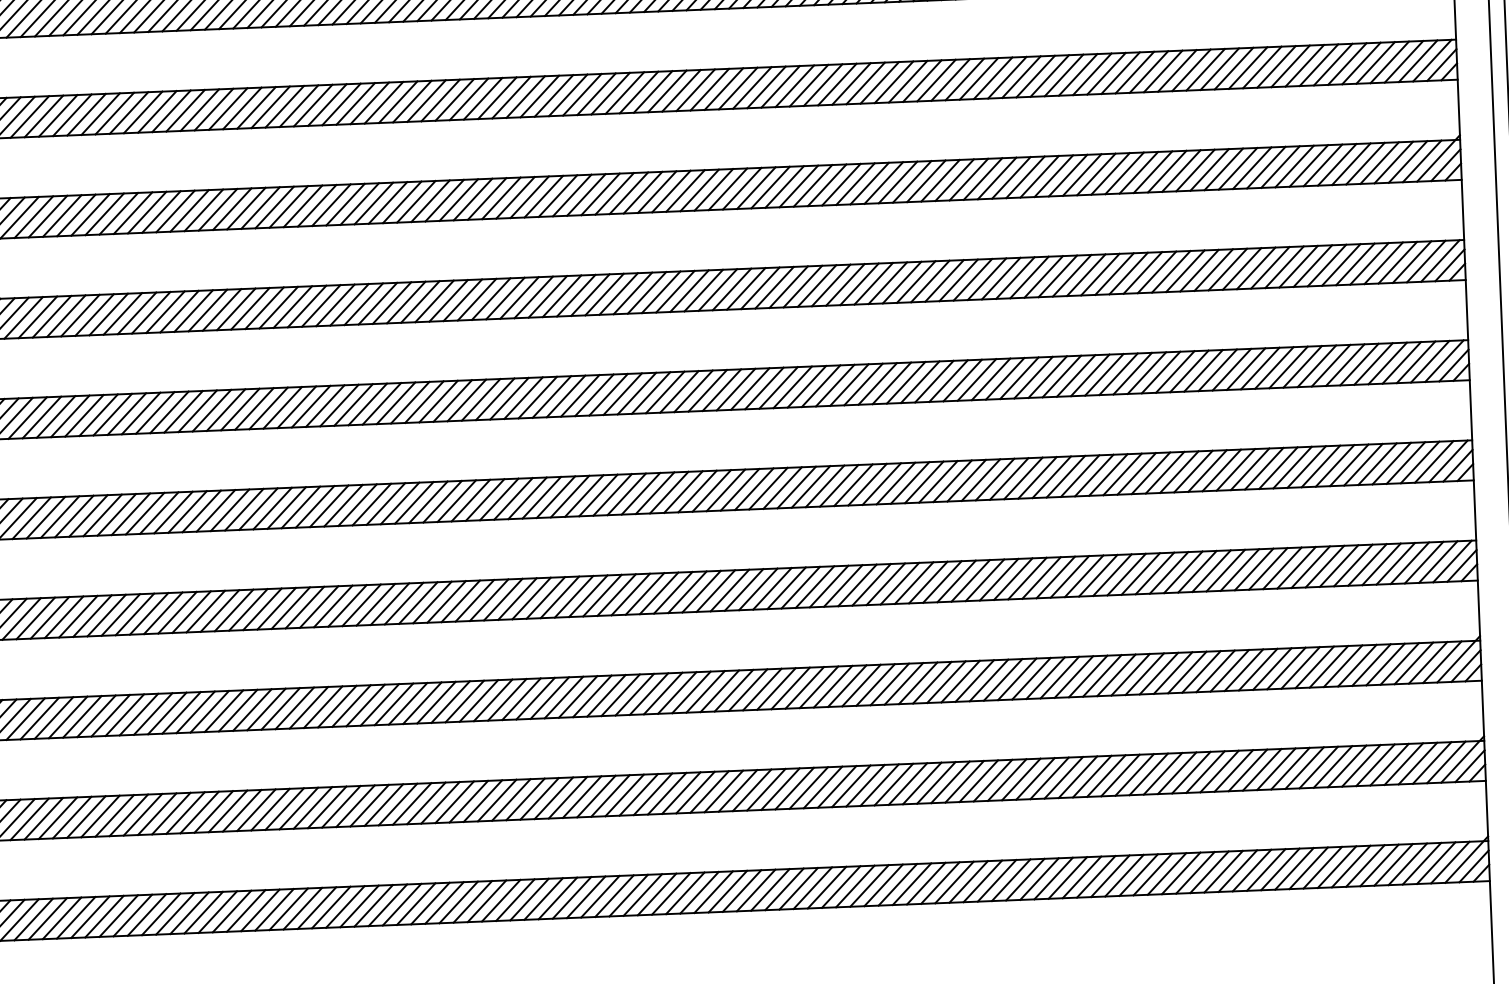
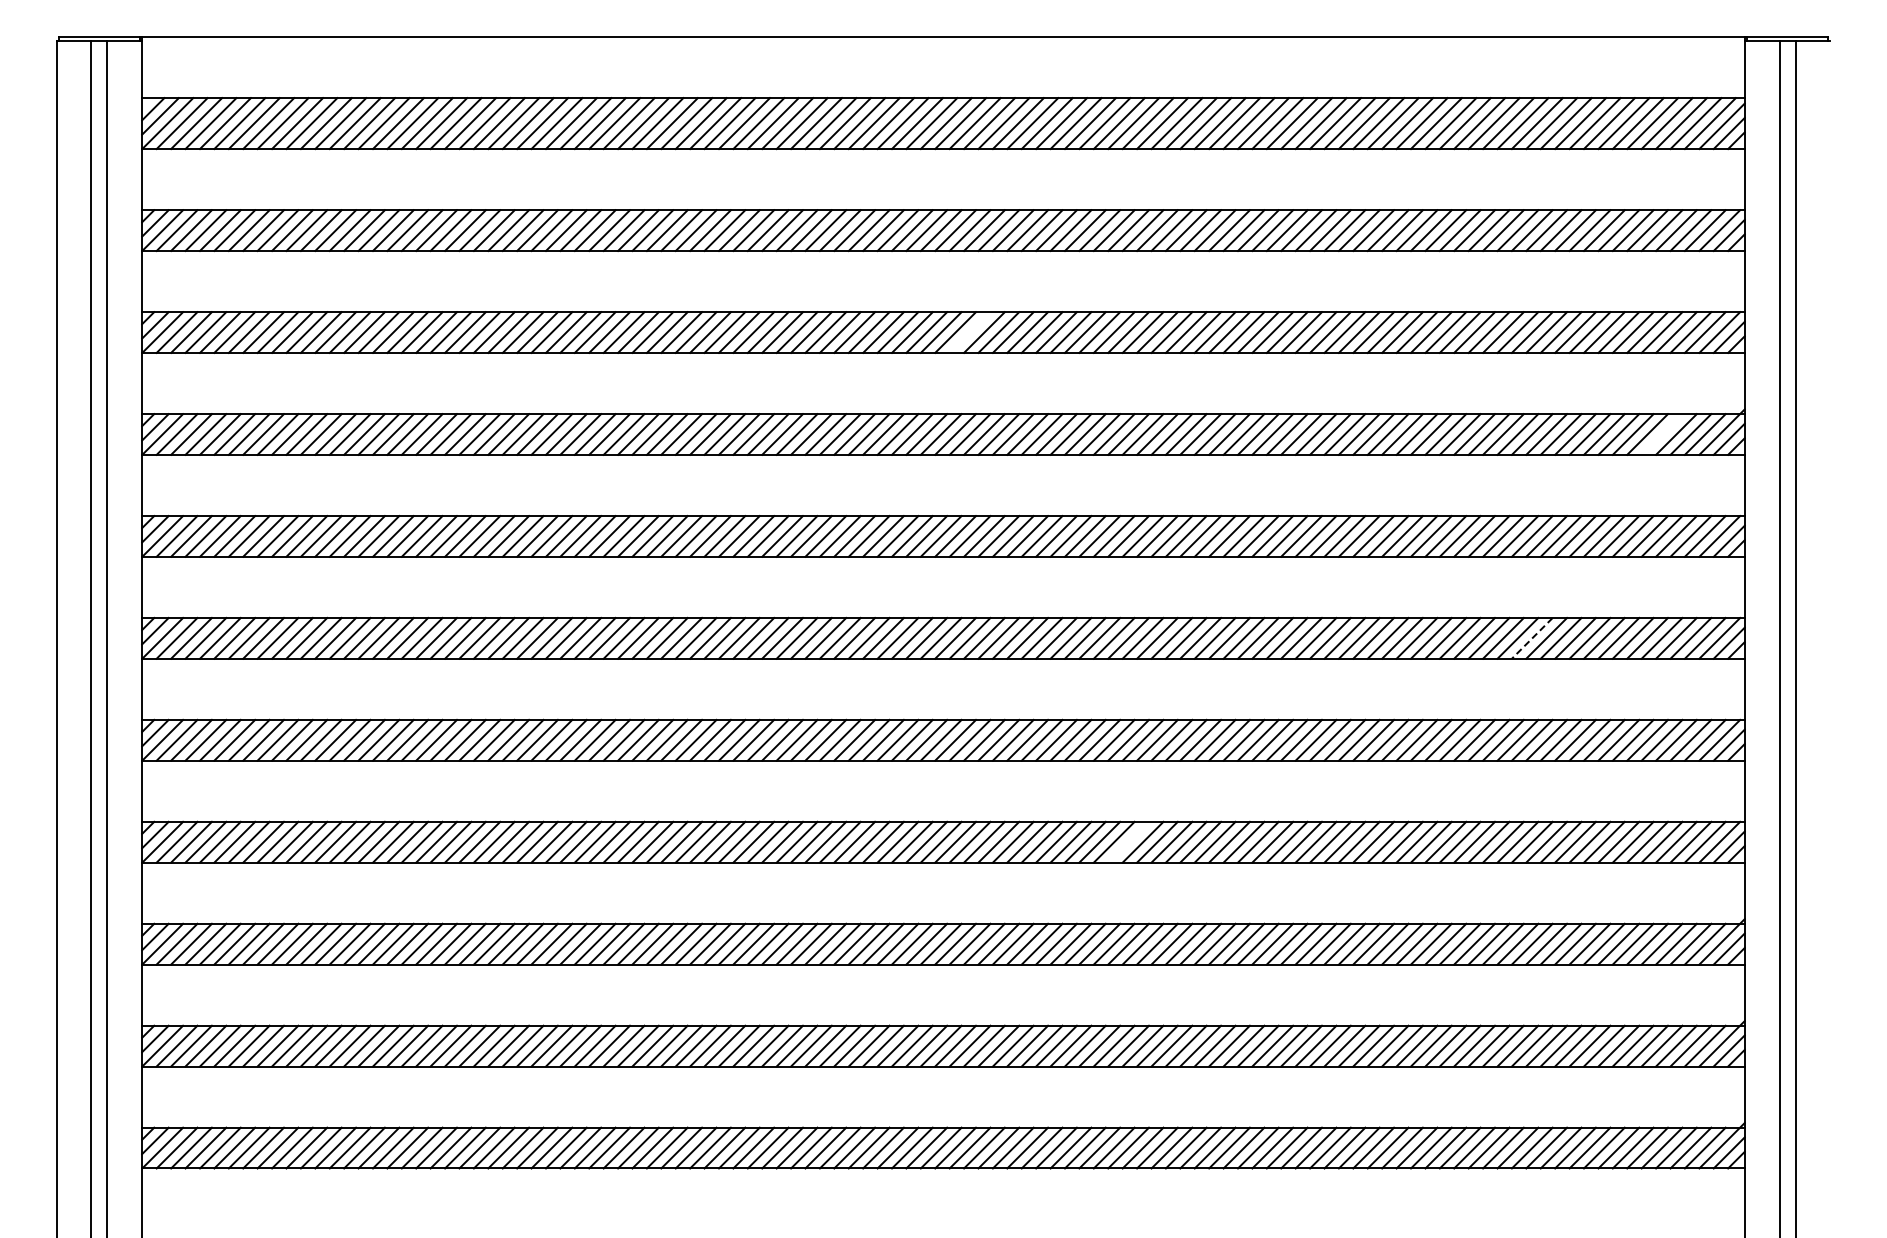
line: (695, 90) -> (969, 332), removed
line: (1379, 163) -> (1661, 434), removed
line: (1260, 368) -> (1532, 638), solid -> dashed
line: (871, 584) -> (1128, 841), removed

